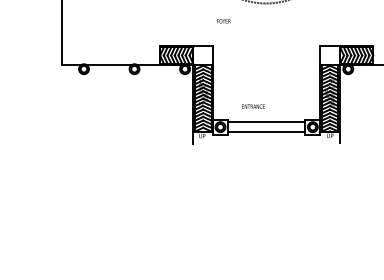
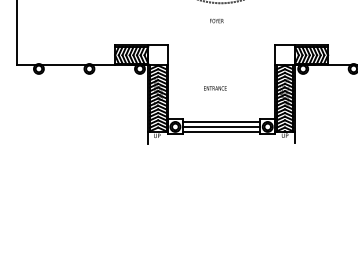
text: (223, 21) -> (216, 21), moved
text: (253, 106) -> (215, 88), moved
line: (266, 127) -> (221, 127), added

